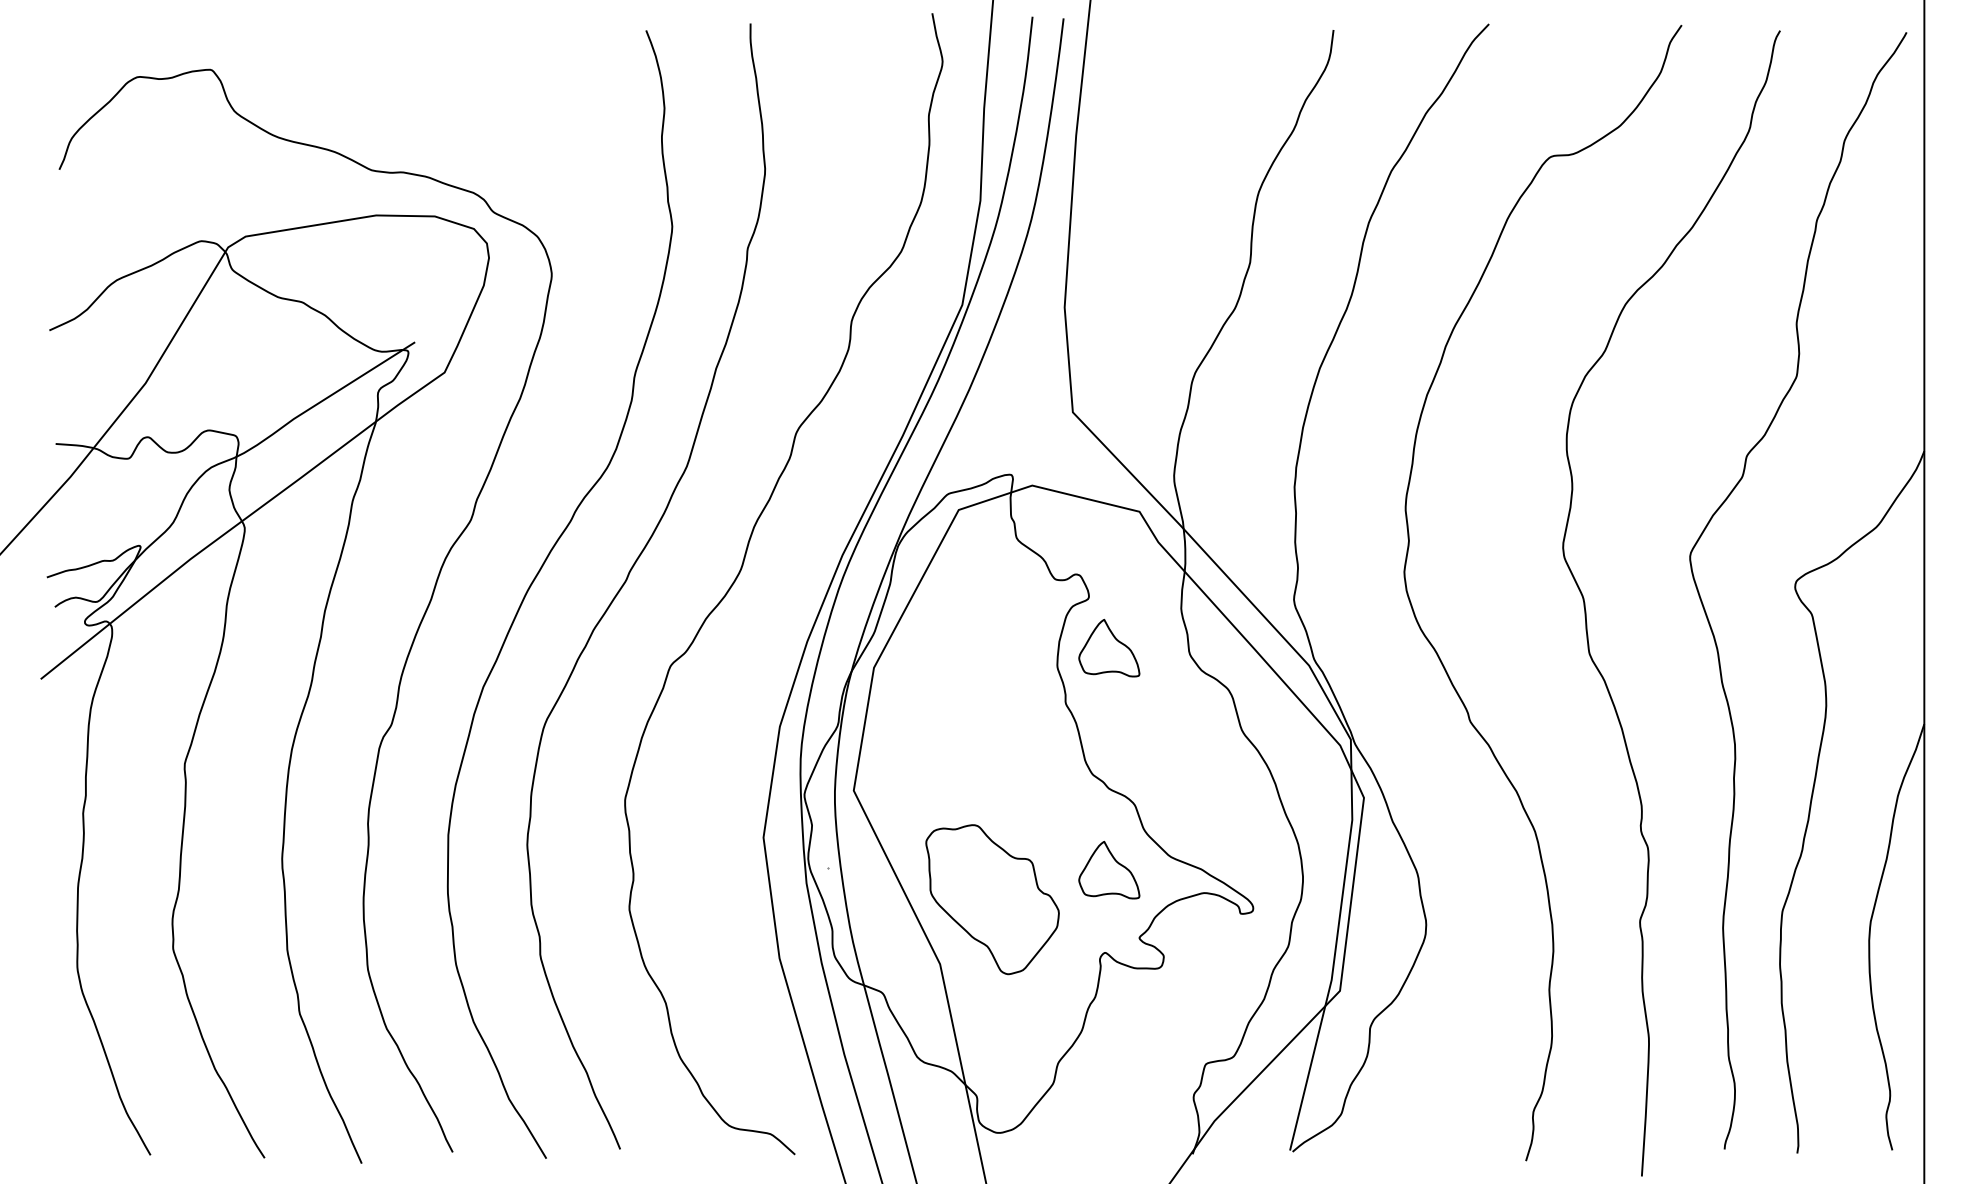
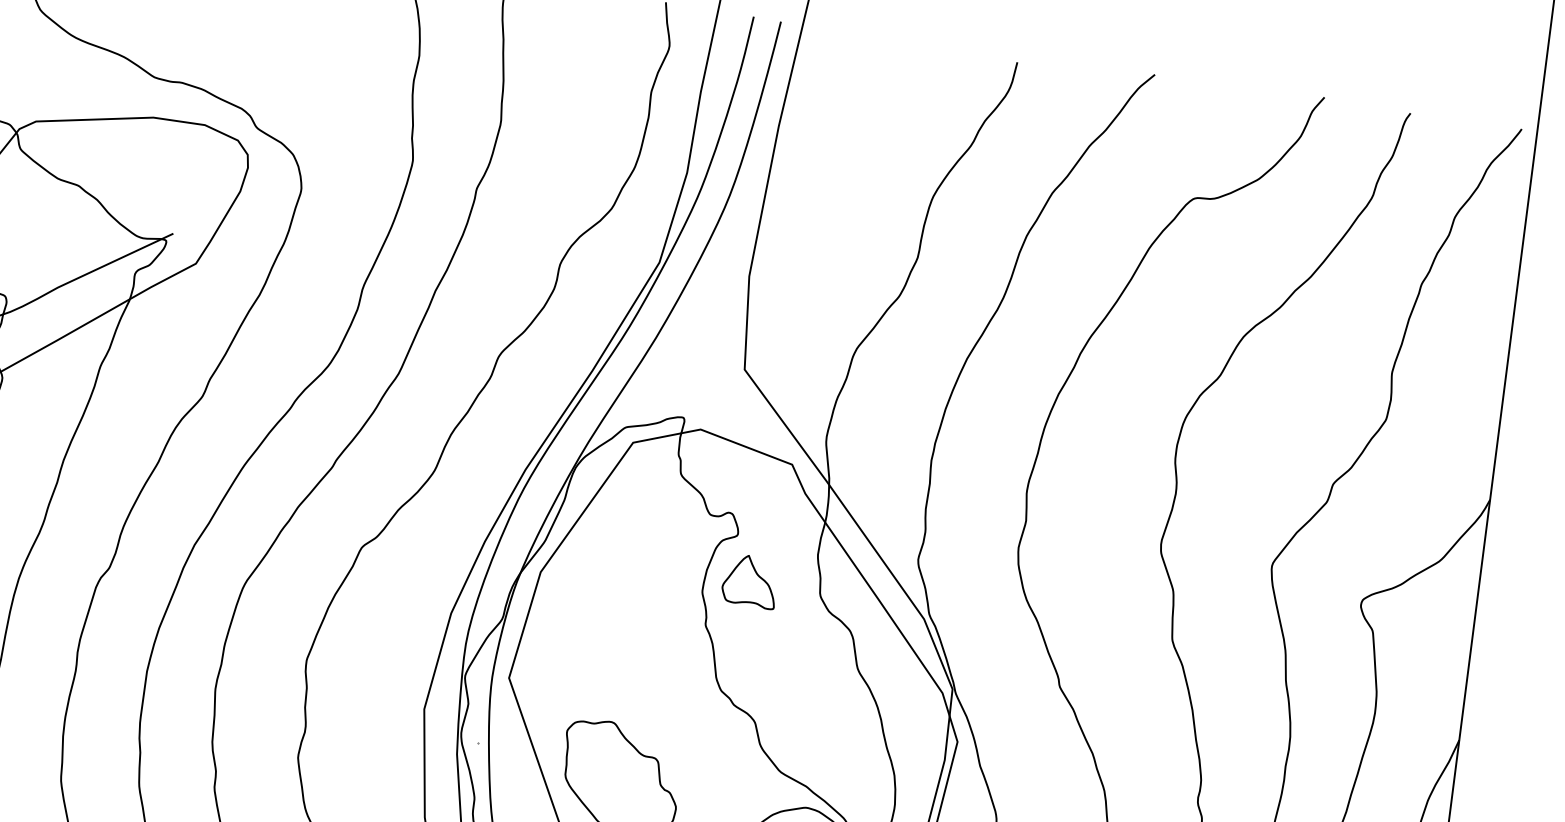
part: (1109, 869) -> (725, 776), removed

